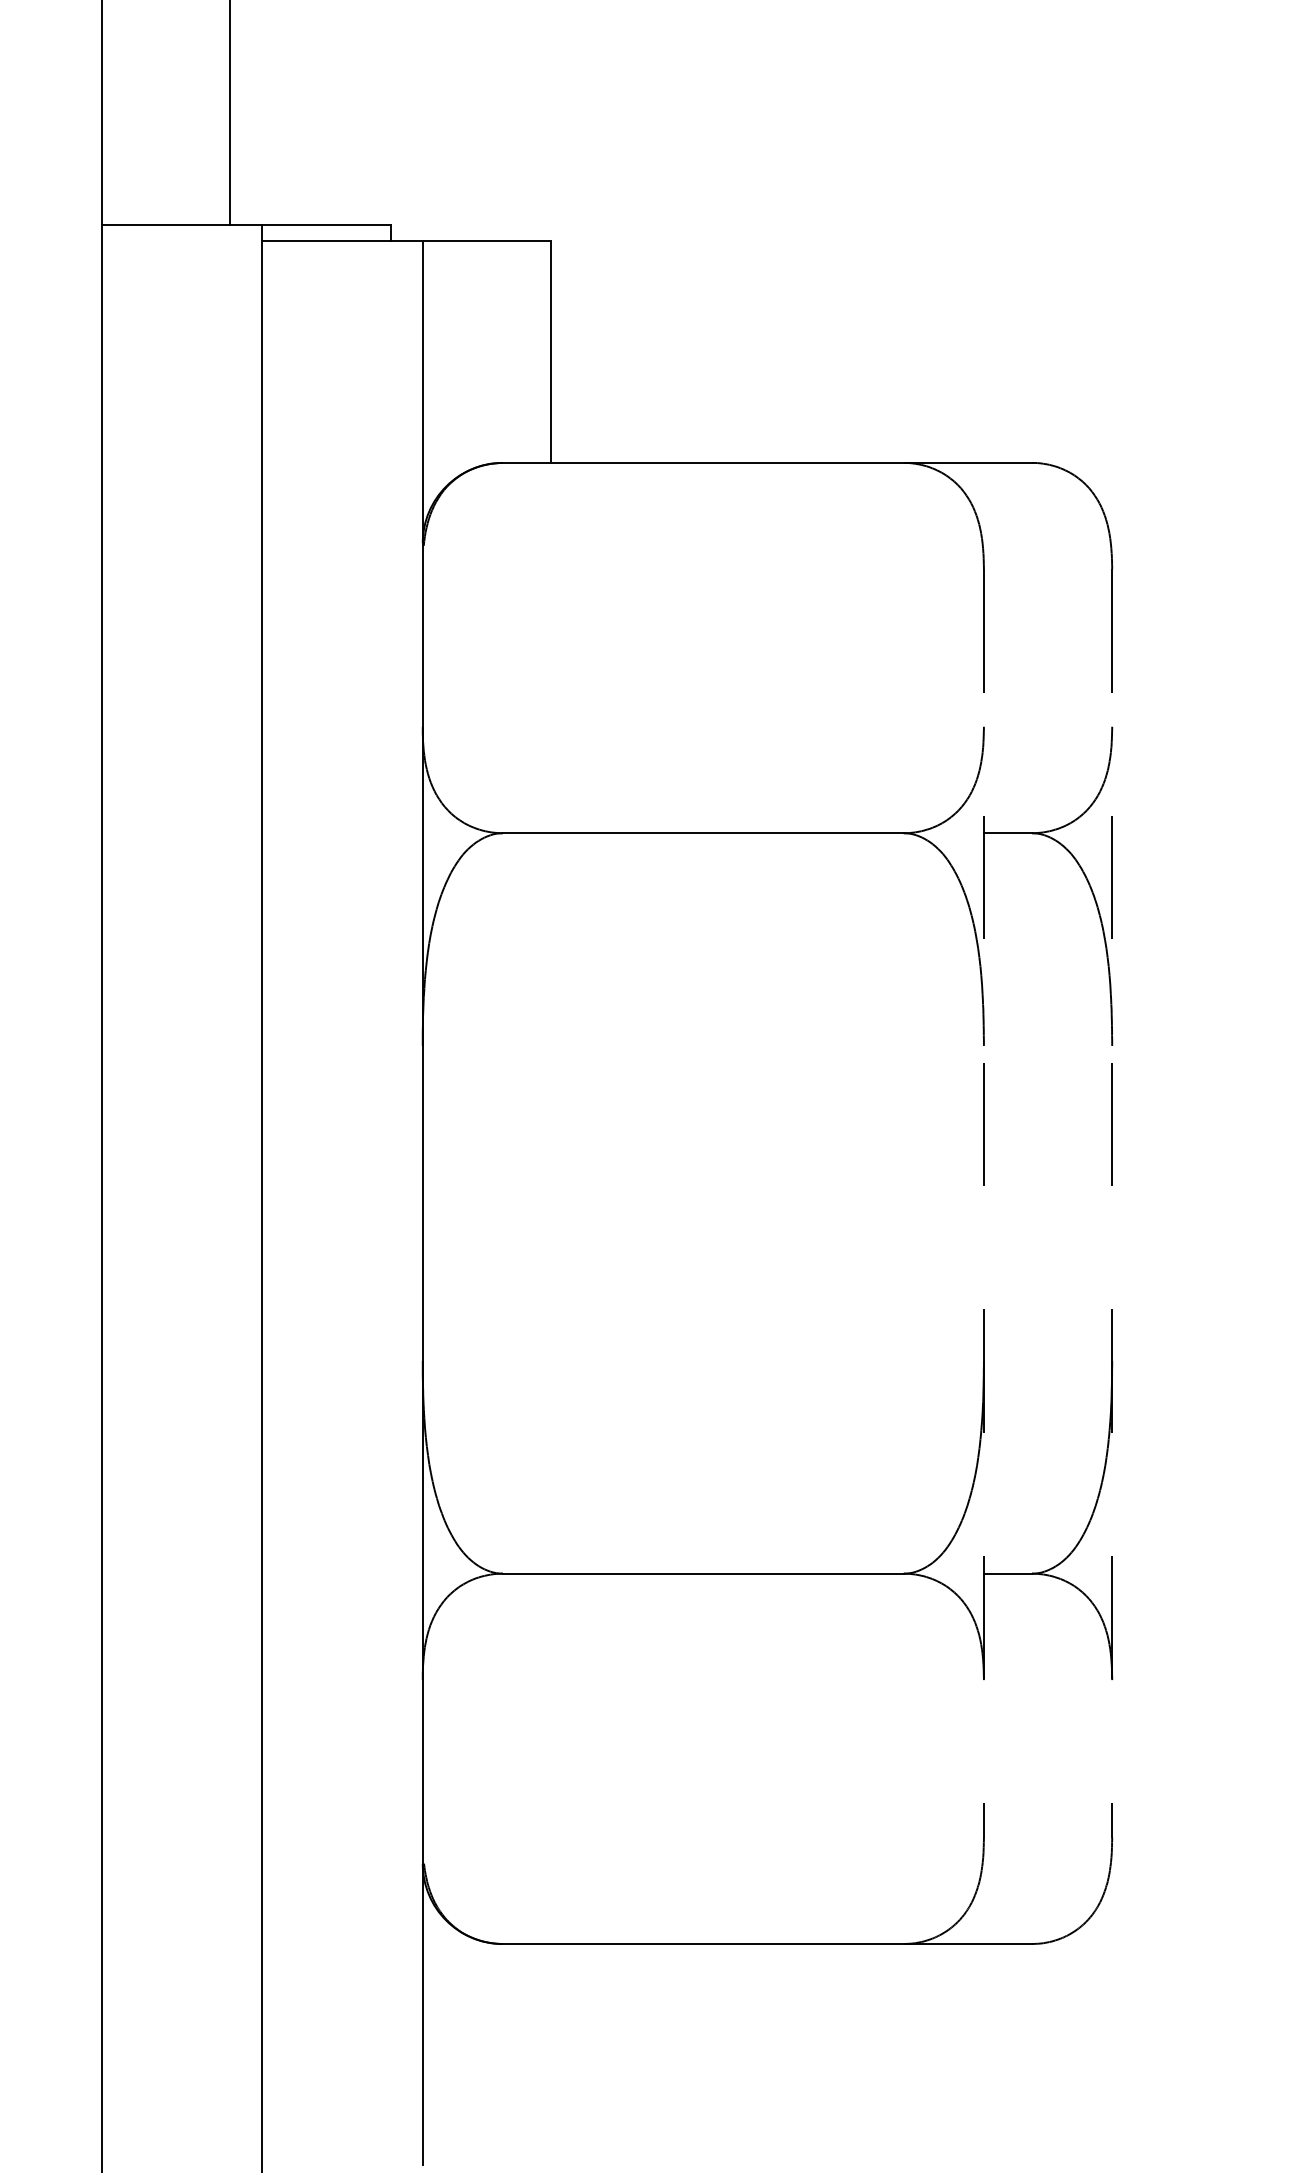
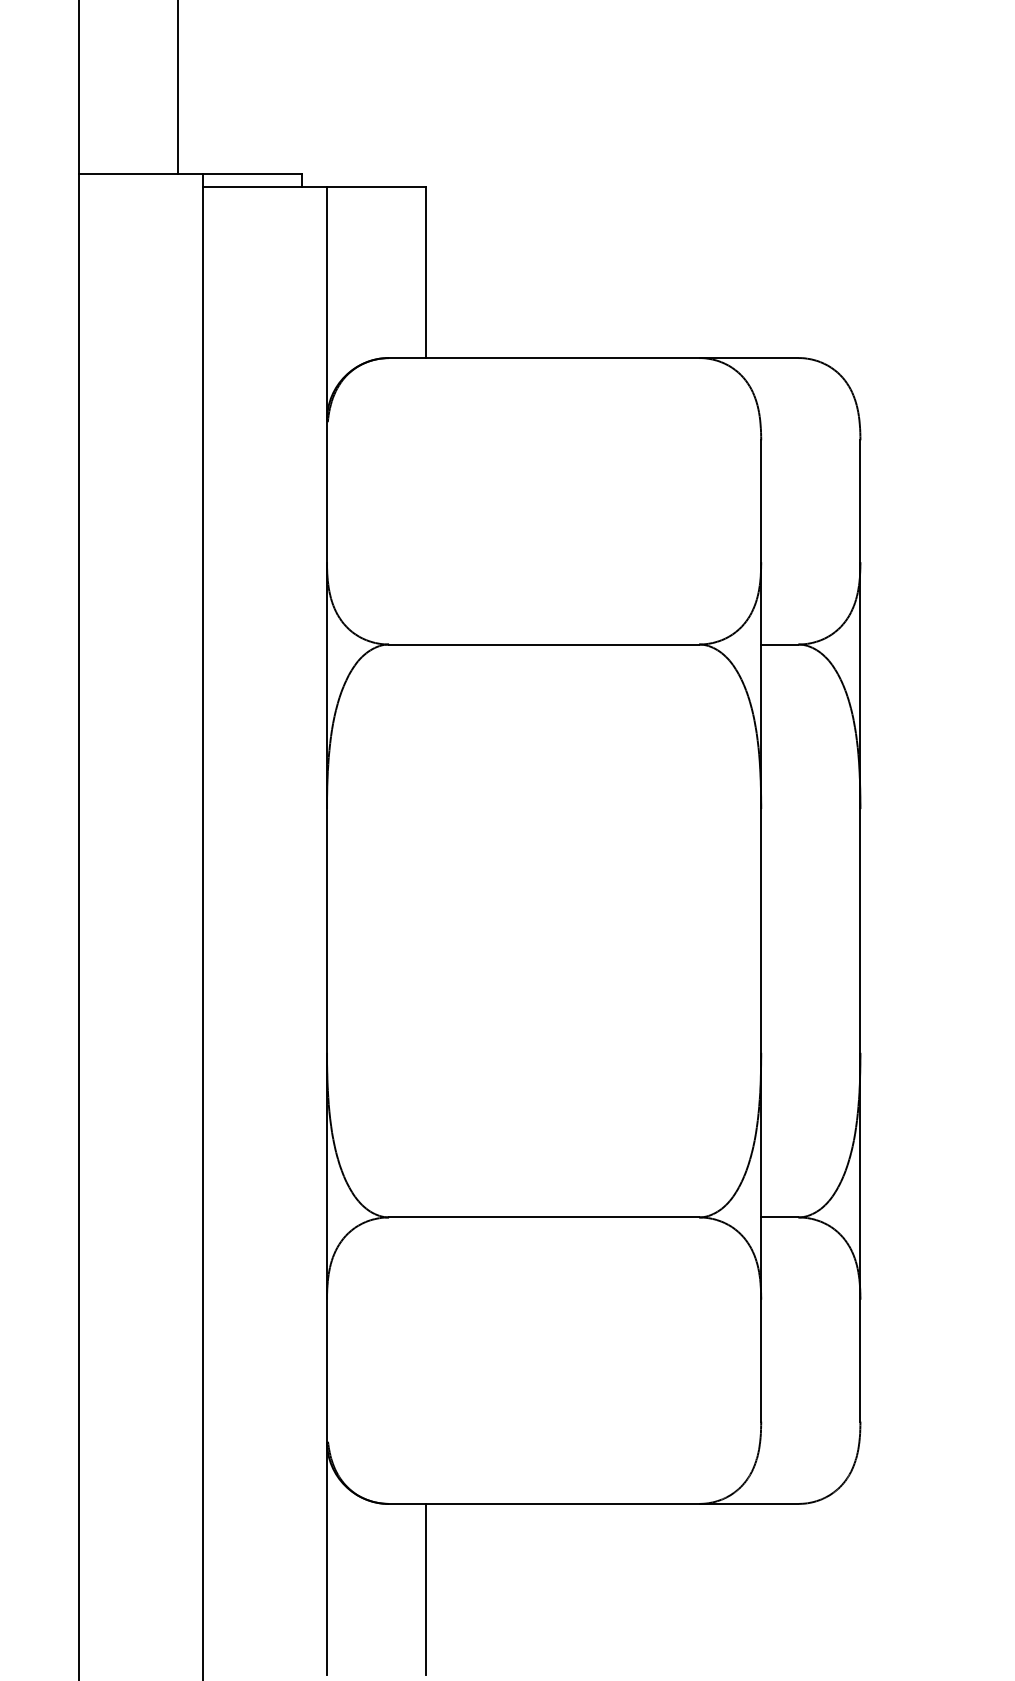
line: (984, 1202) -> (761, 930), dashed -> solid
line: (1112, 1202) -> (860, 930), dashed -> solid
line: (551, 2053) -> (426, 1588), added

